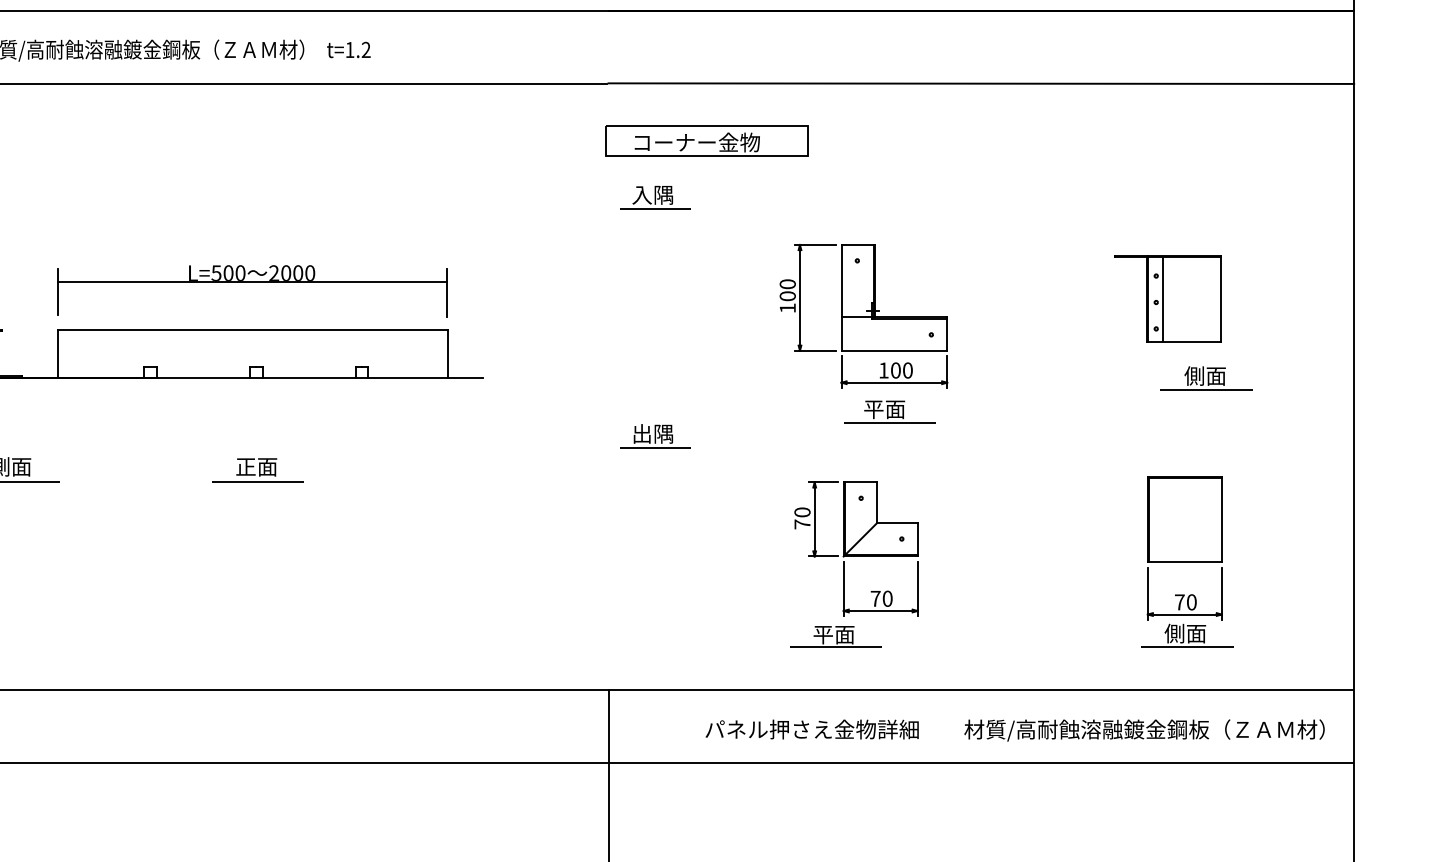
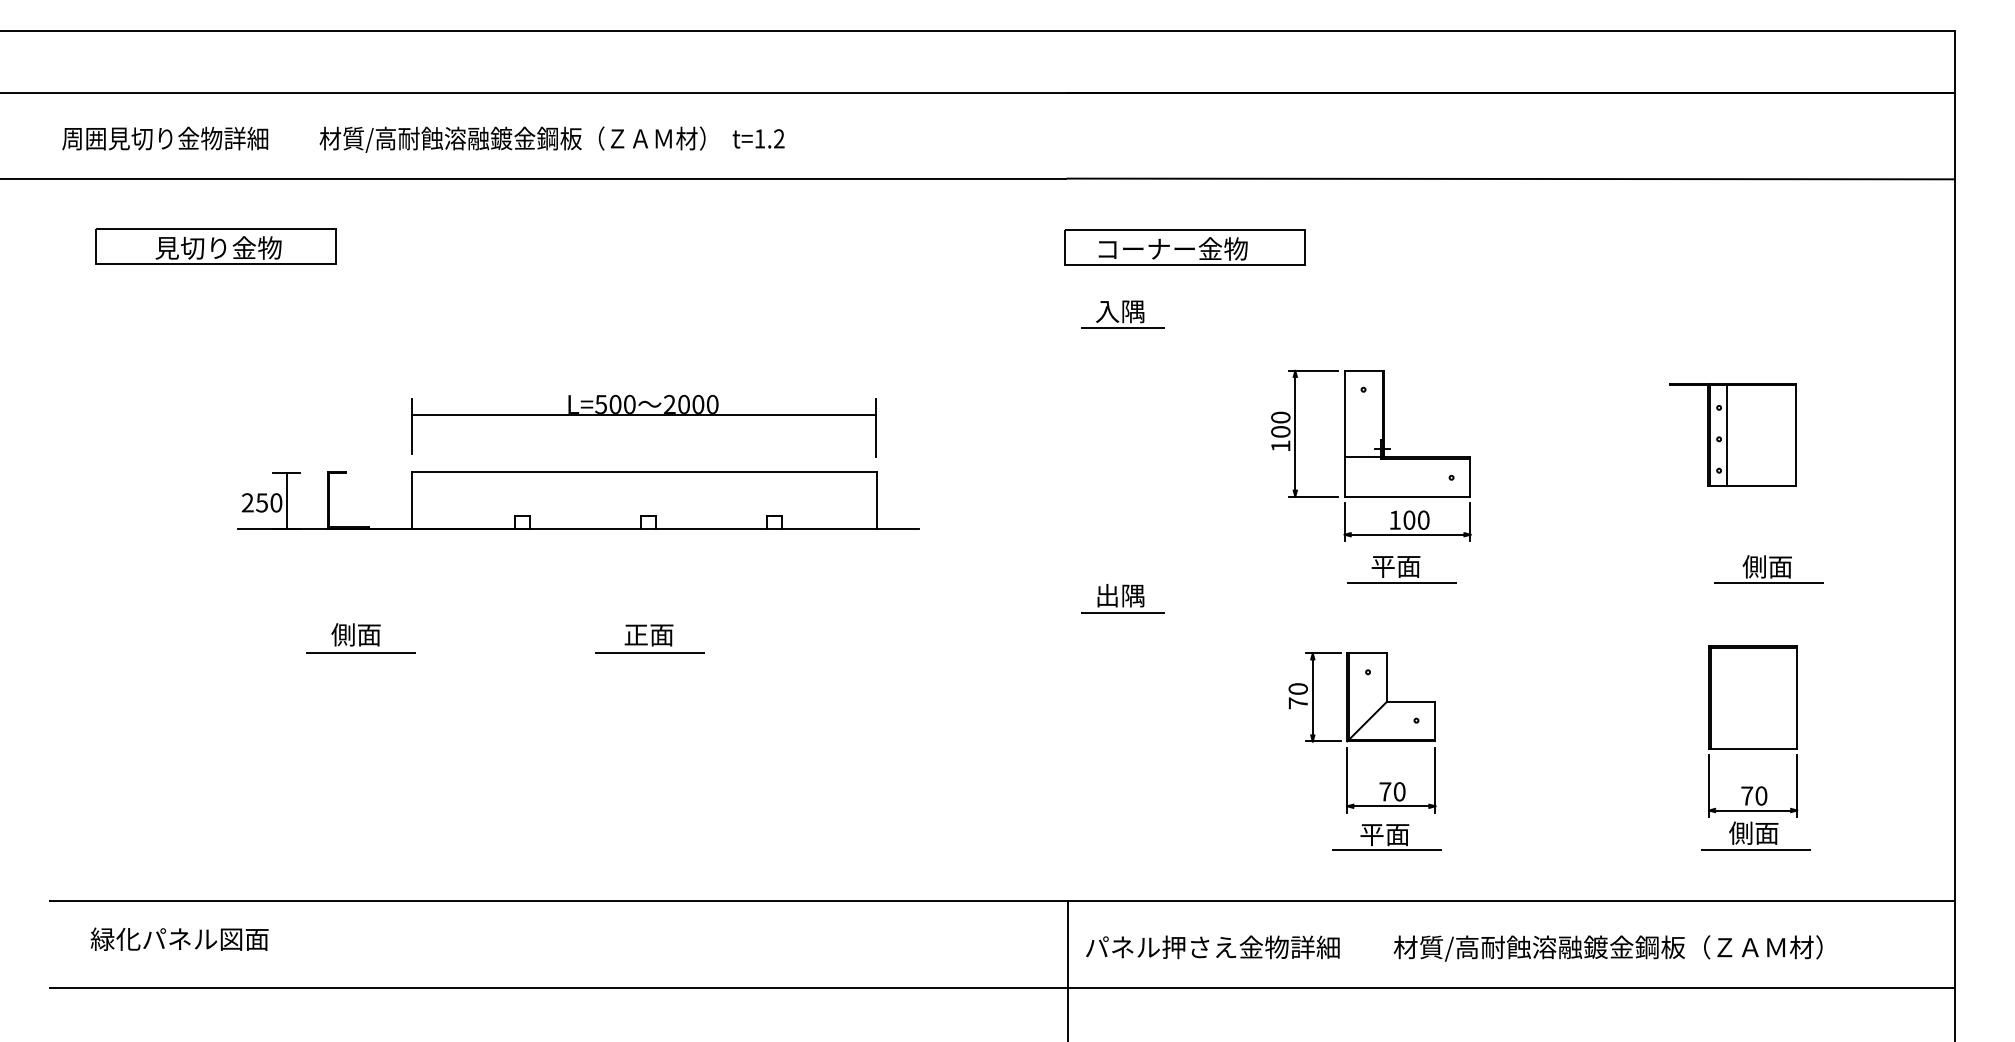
part: (1206, 378) -> (1768, 569), moved
part: (835, 637) -> (1386, 837), moved
text: (1015, 730) -> (1454, 948), moved

